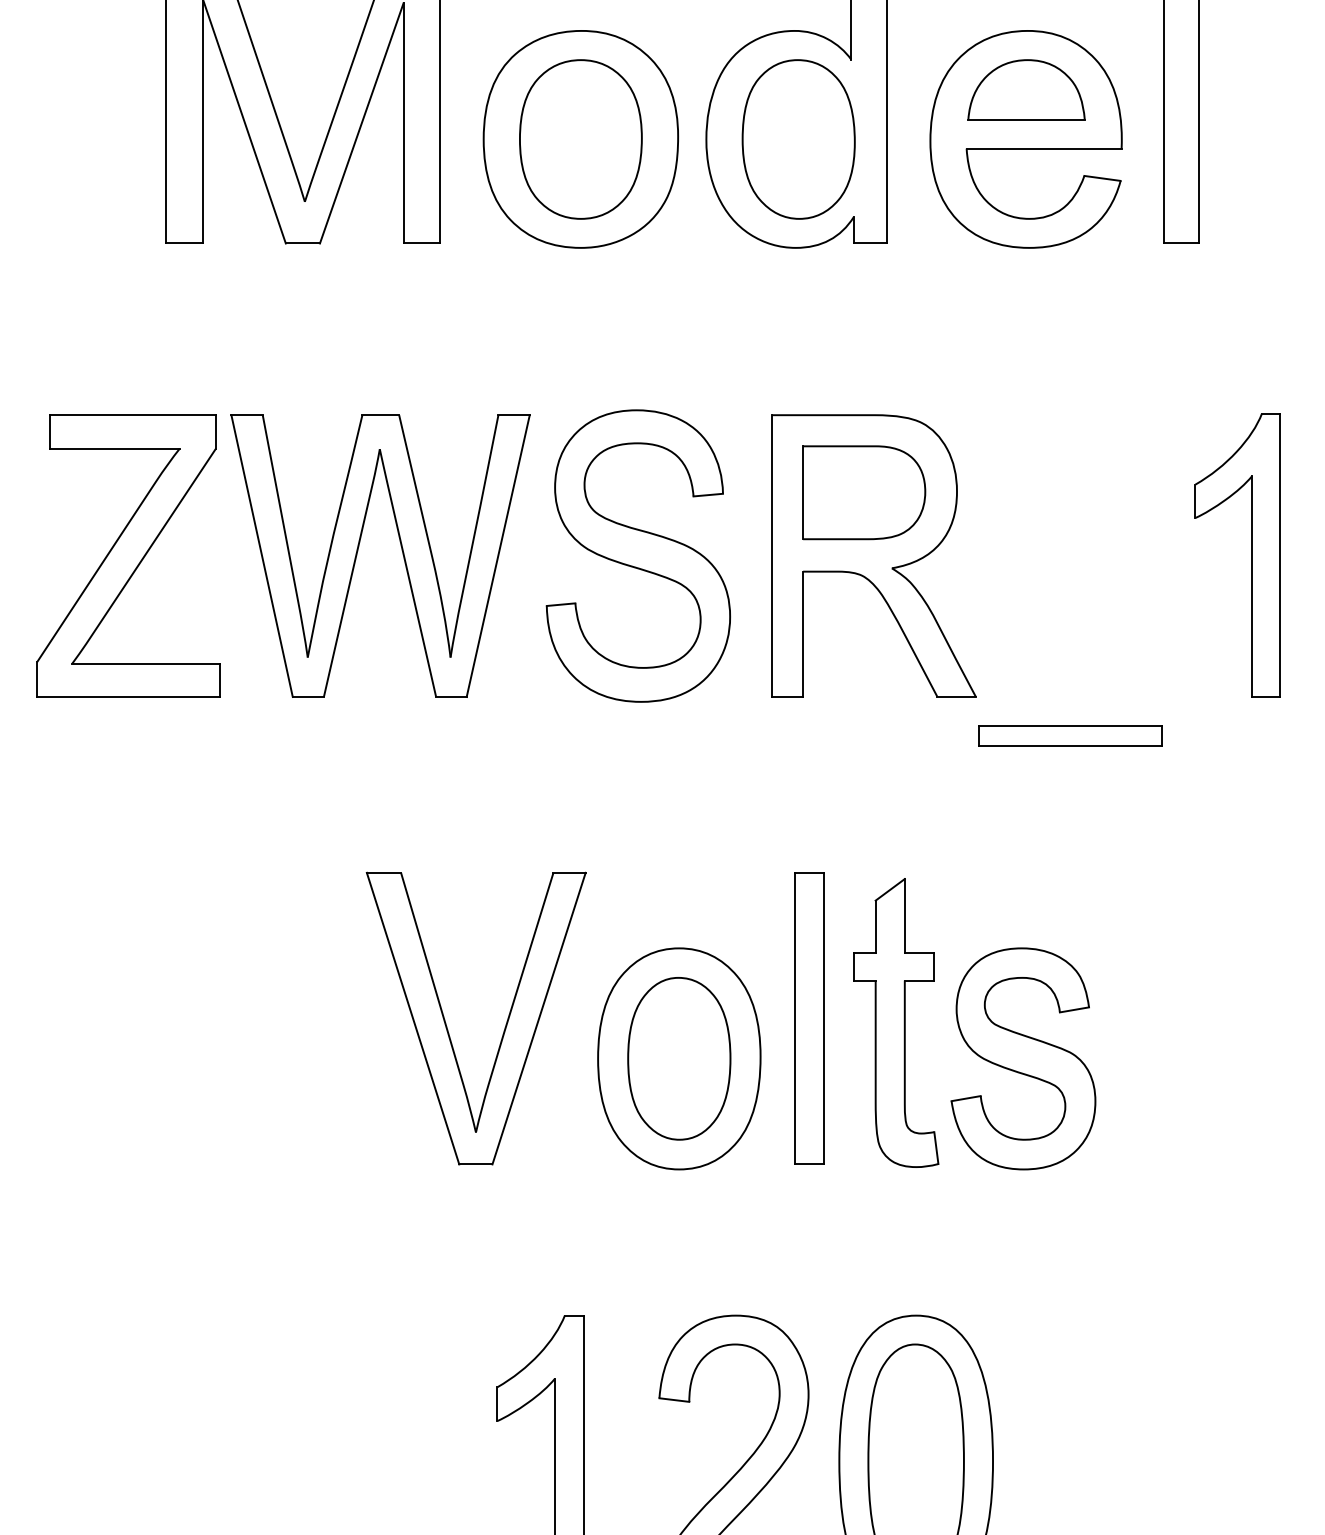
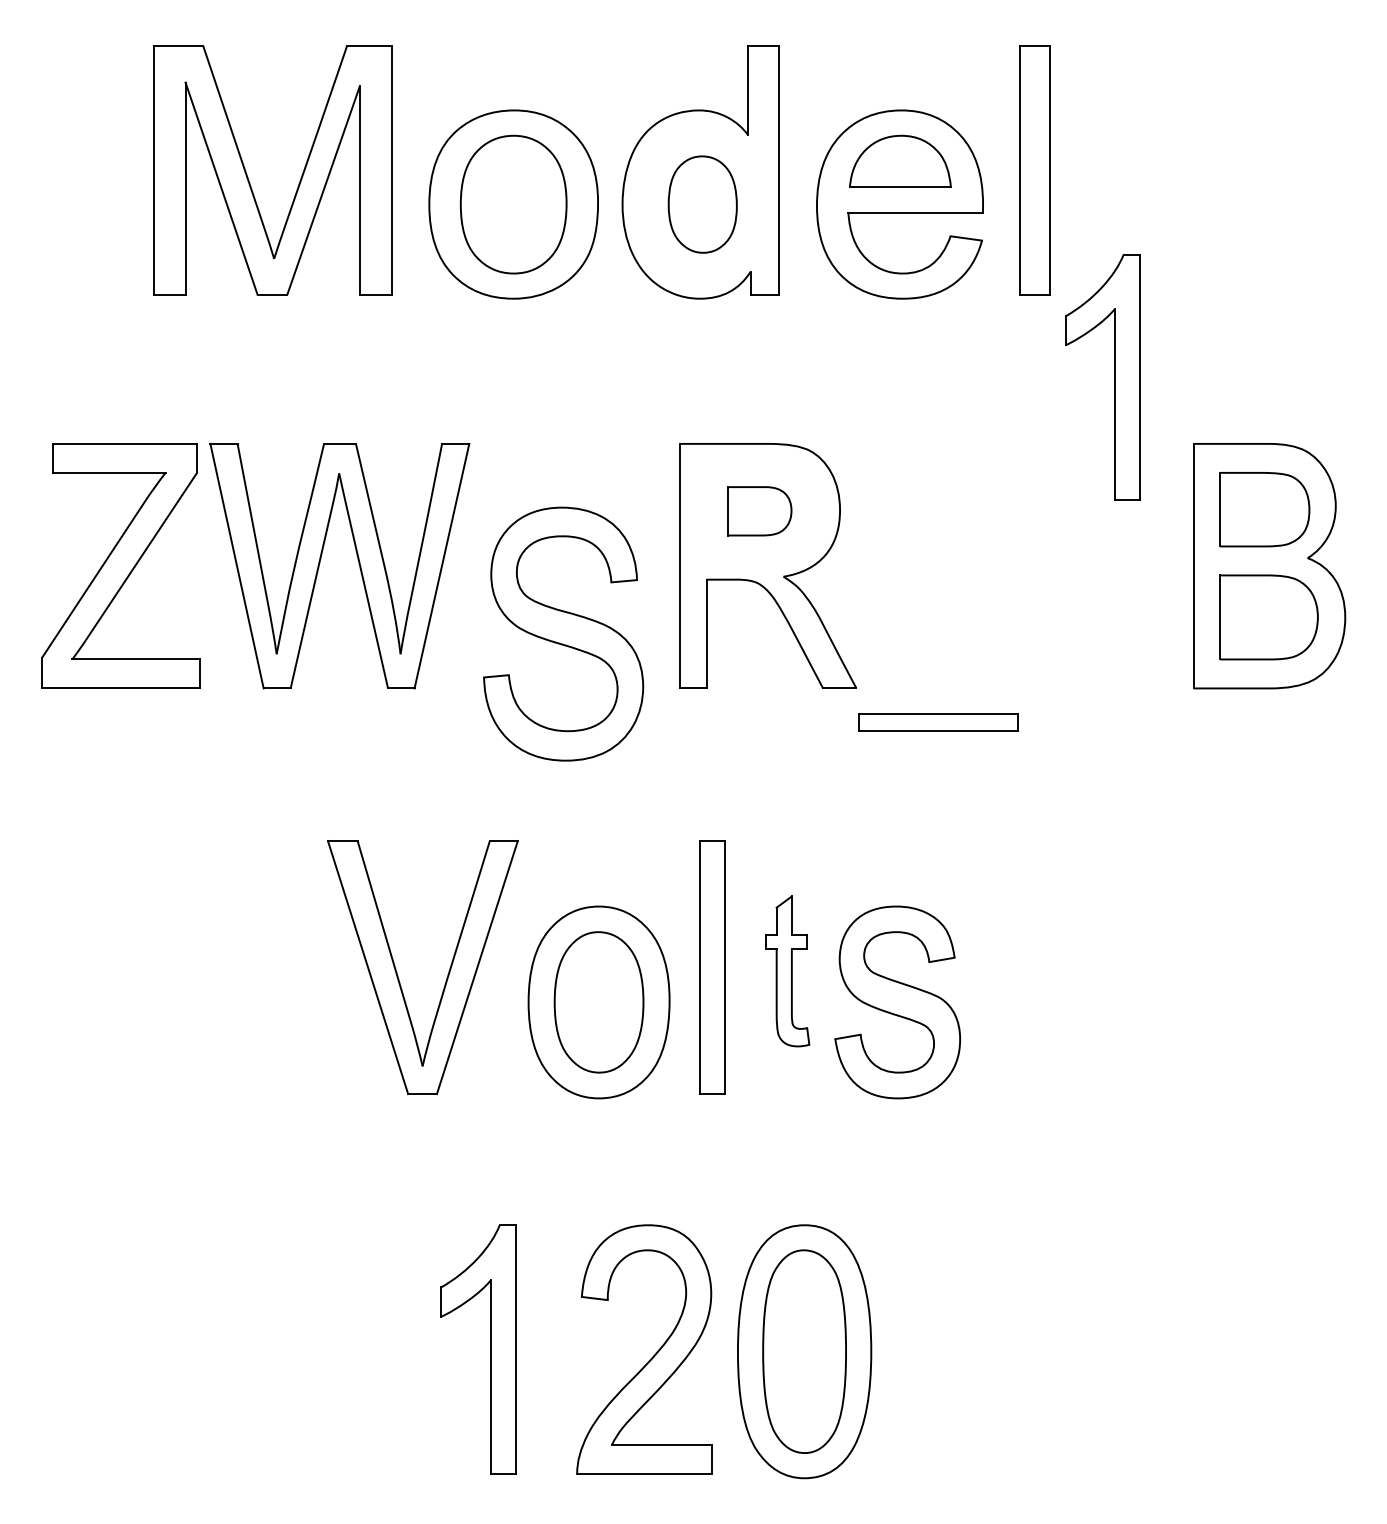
part: (798, 139) -> (702, 204), size x0.7
part: (864, 493) -> (759, 511), size x0.6
part: (638, 555) -> (563, 633), moved
part: (1251, 555) -> (1114, 377), moved
part: (896, 1023) -> (787, 971), size x0.6

